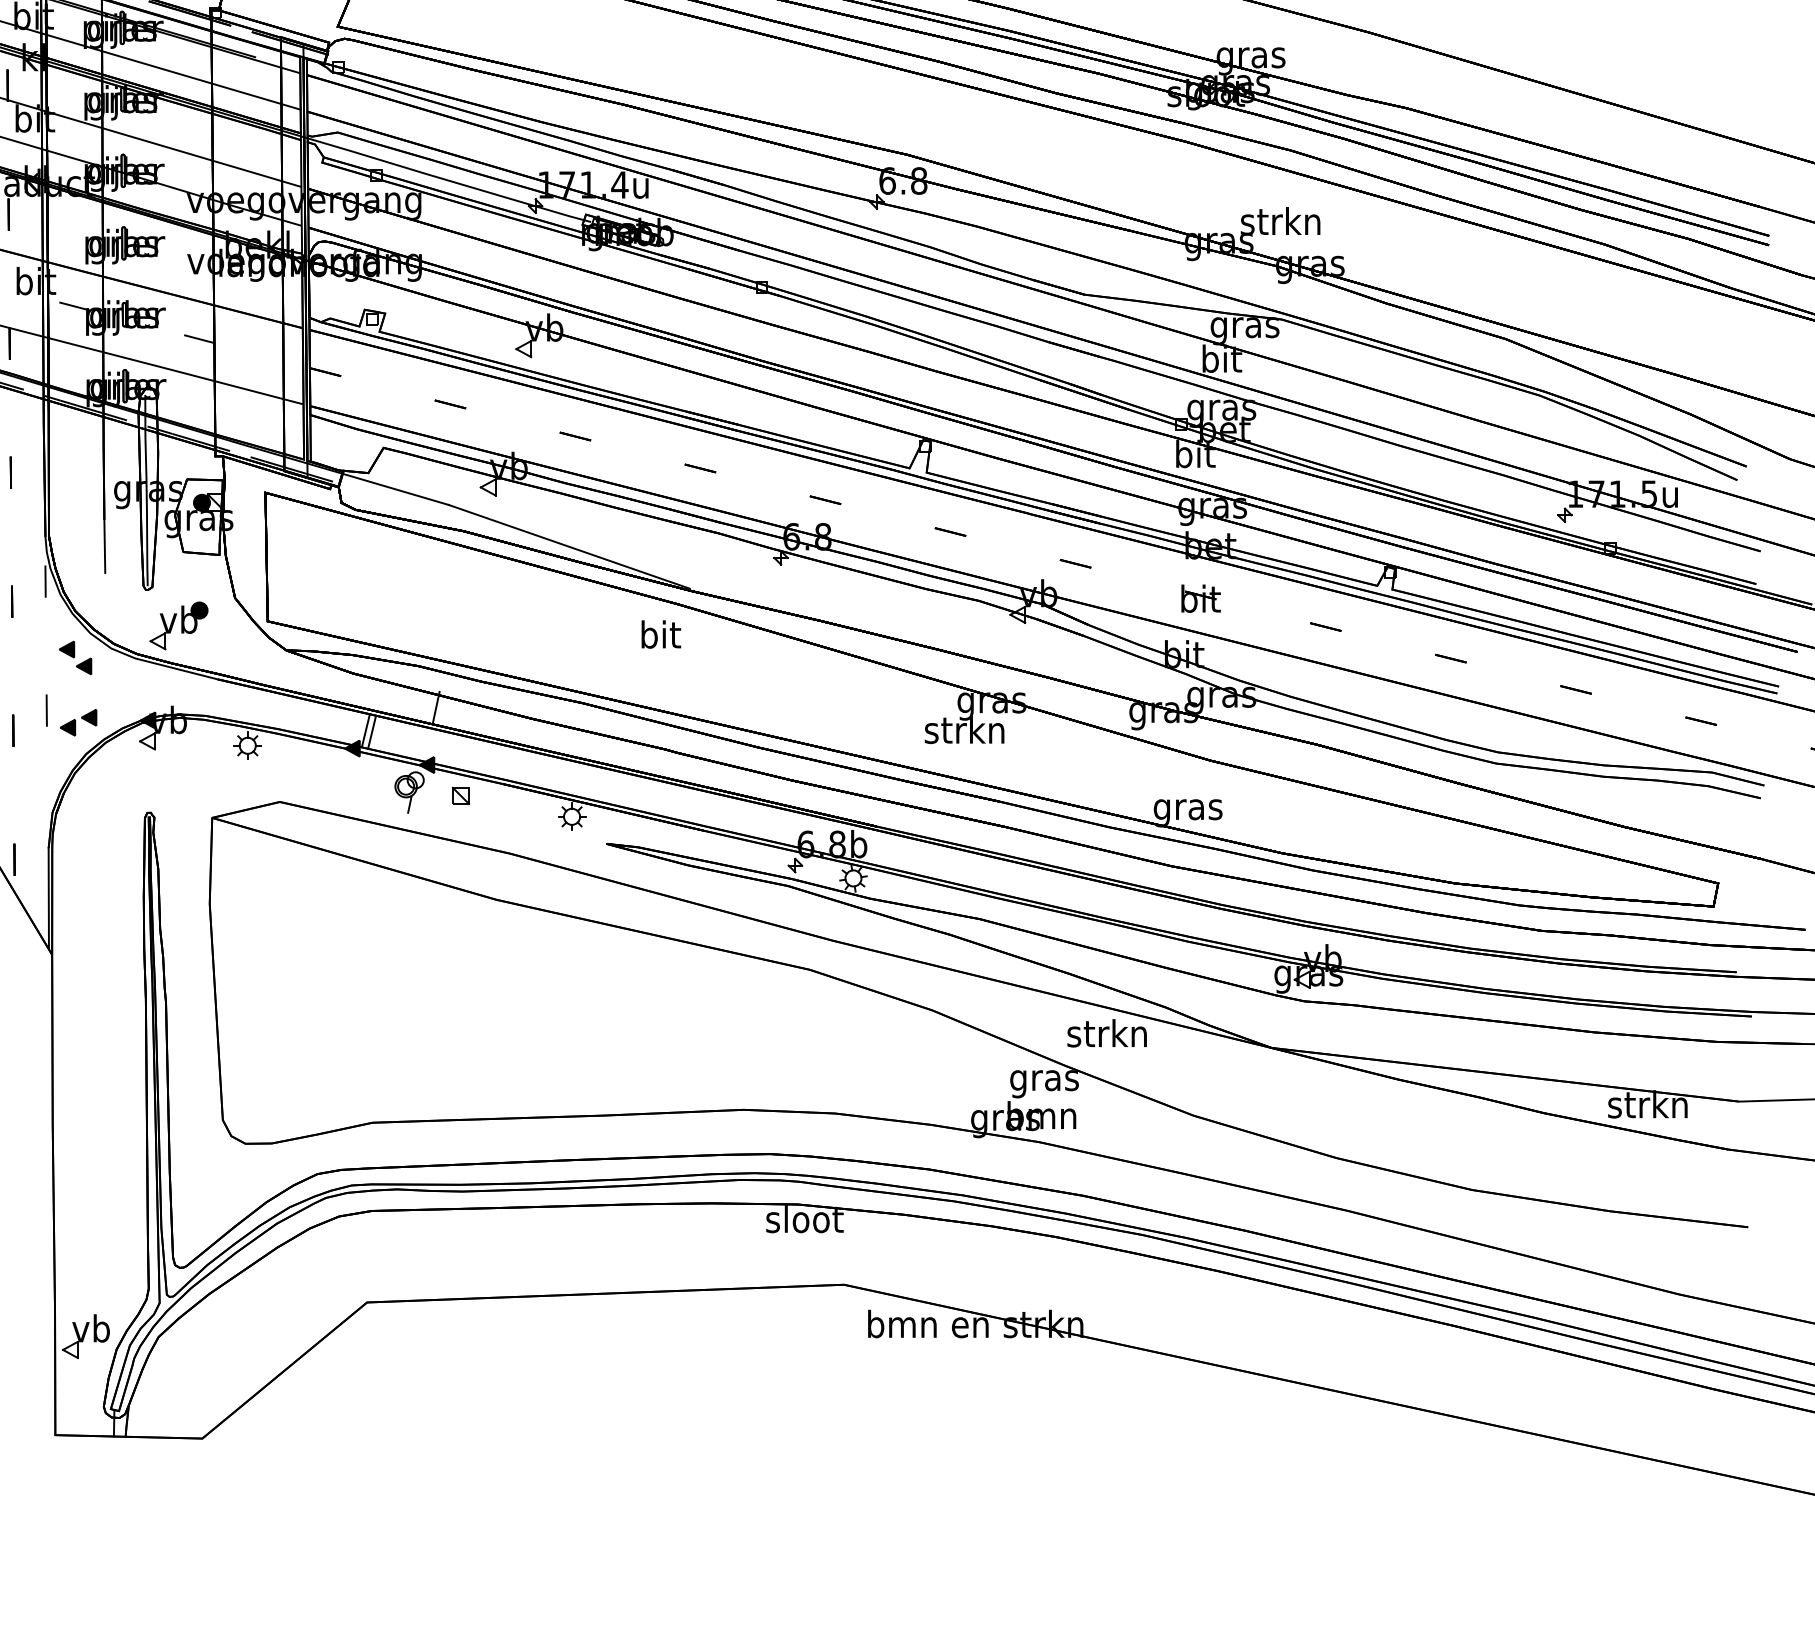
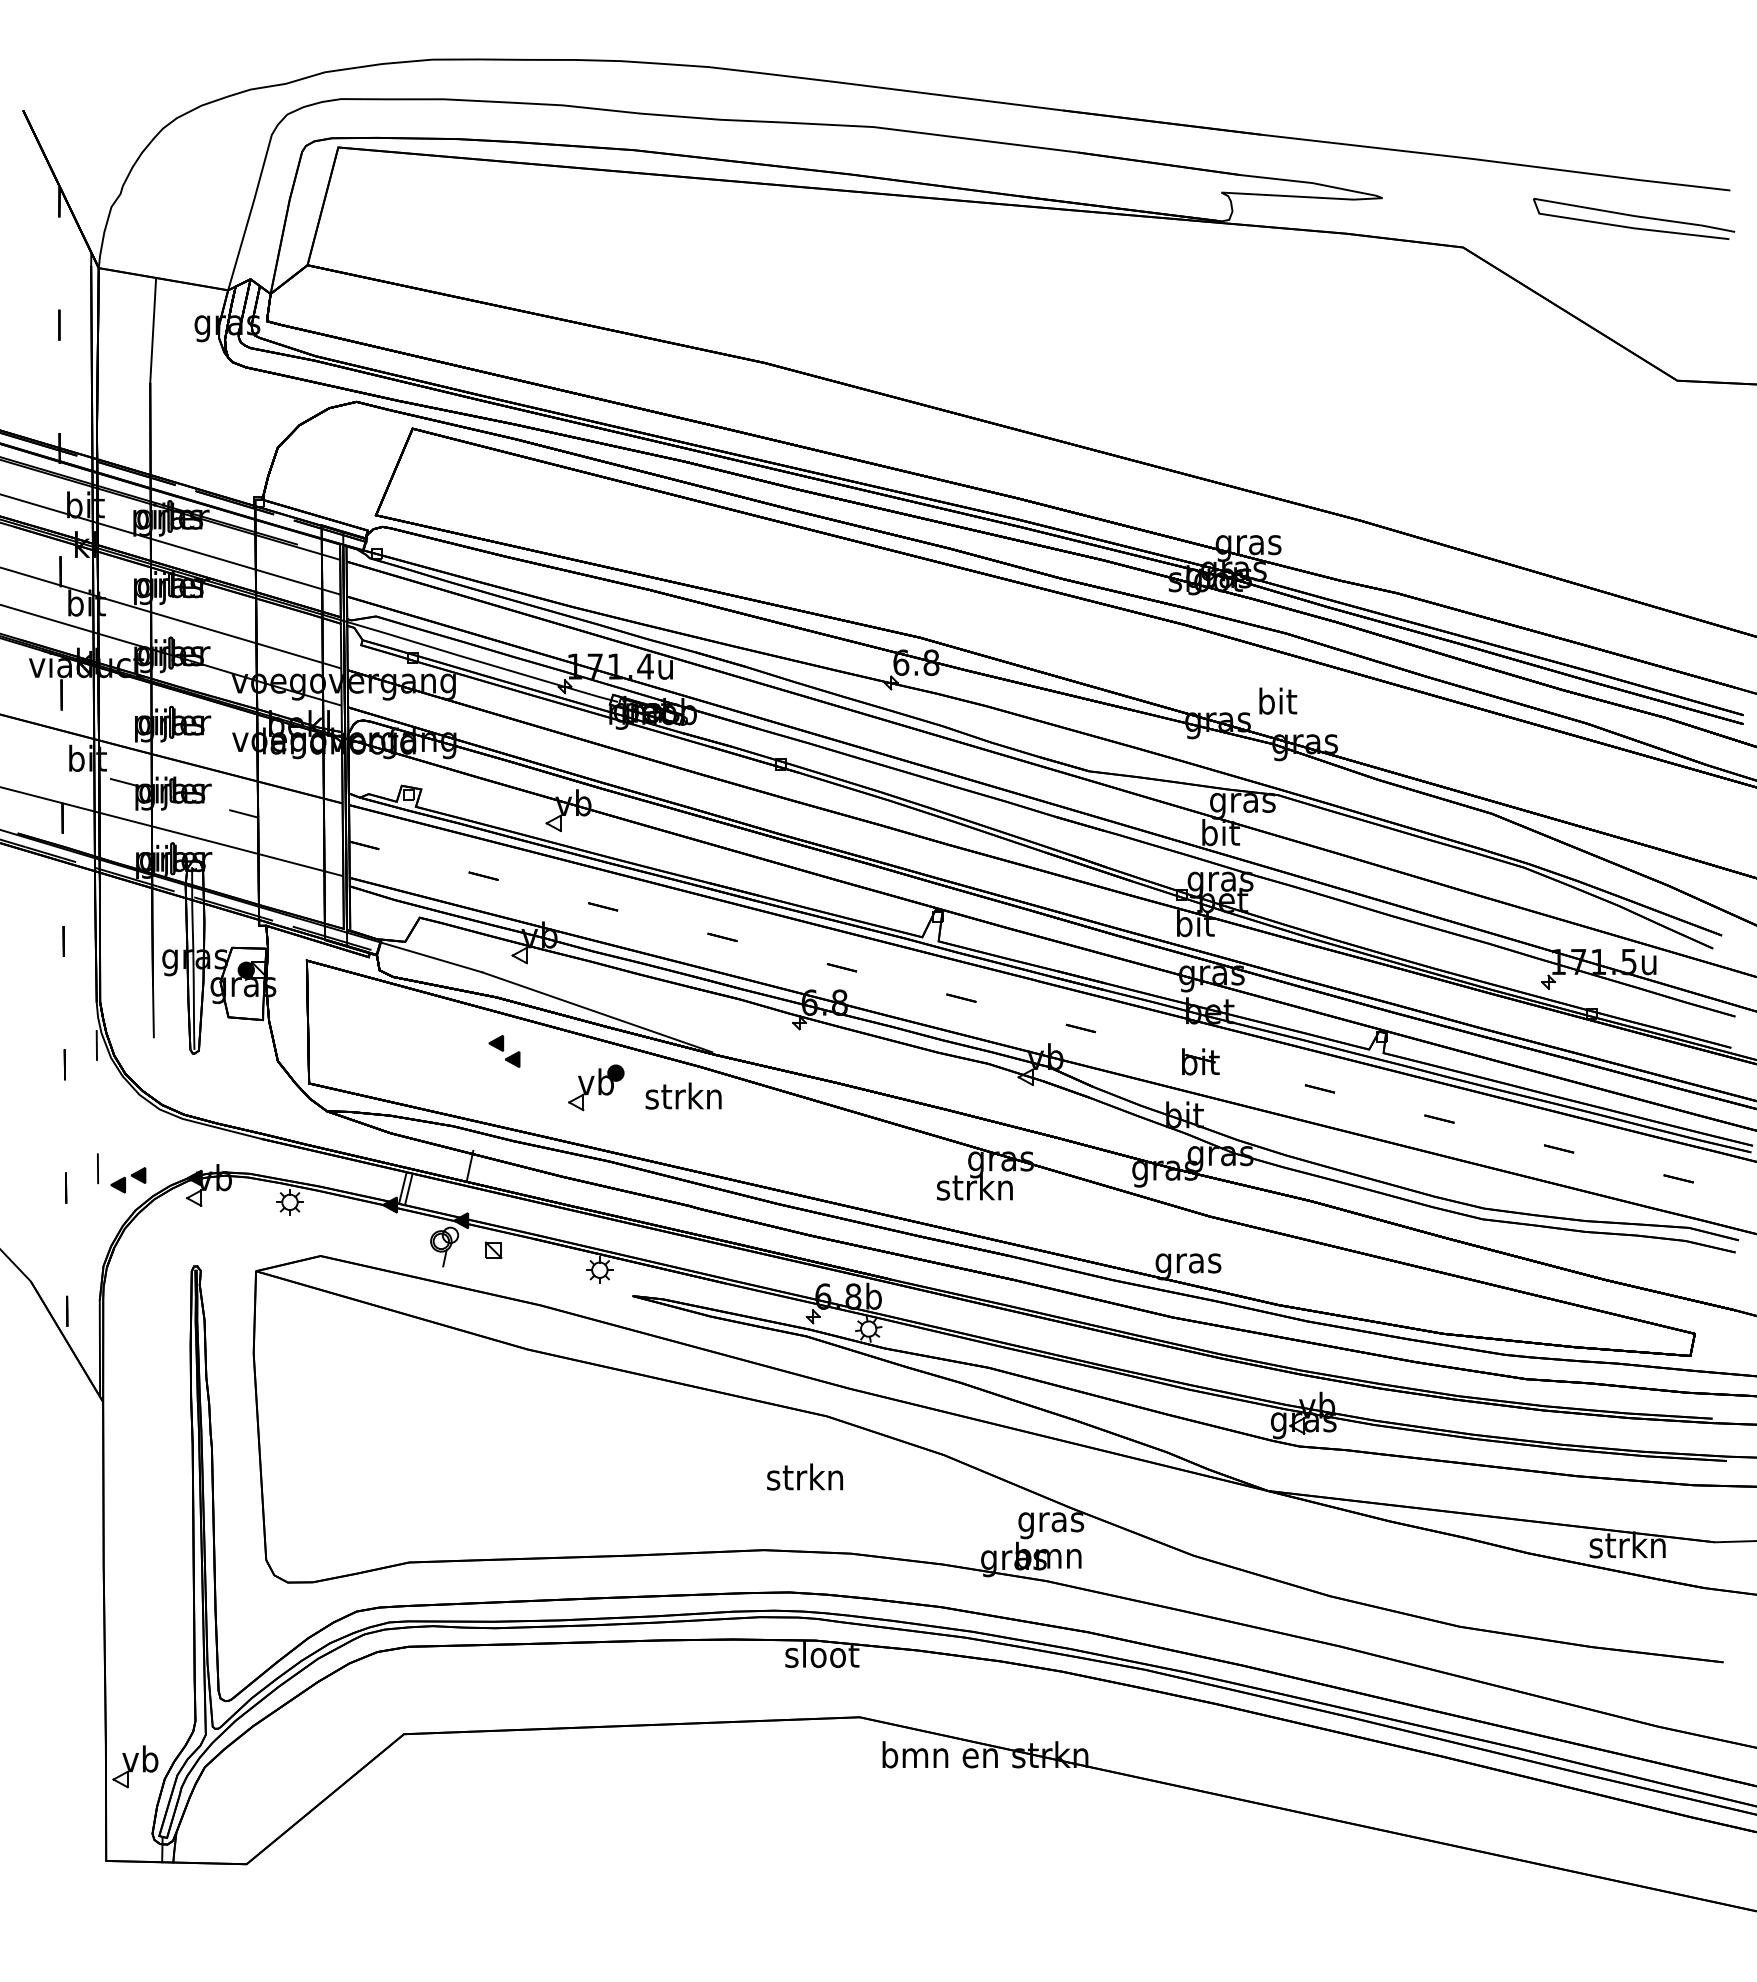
text: (1280, 220) -> (1276, 700), strkn -> bit
part: (179, 625) -> (596, 1087), moved
text: (659, 633) -> (683, 1095), bit -> strkn
part: (75, 658) -> (504, 1051), moved
text: (1106, 1032) -> (804, 1476), moved

